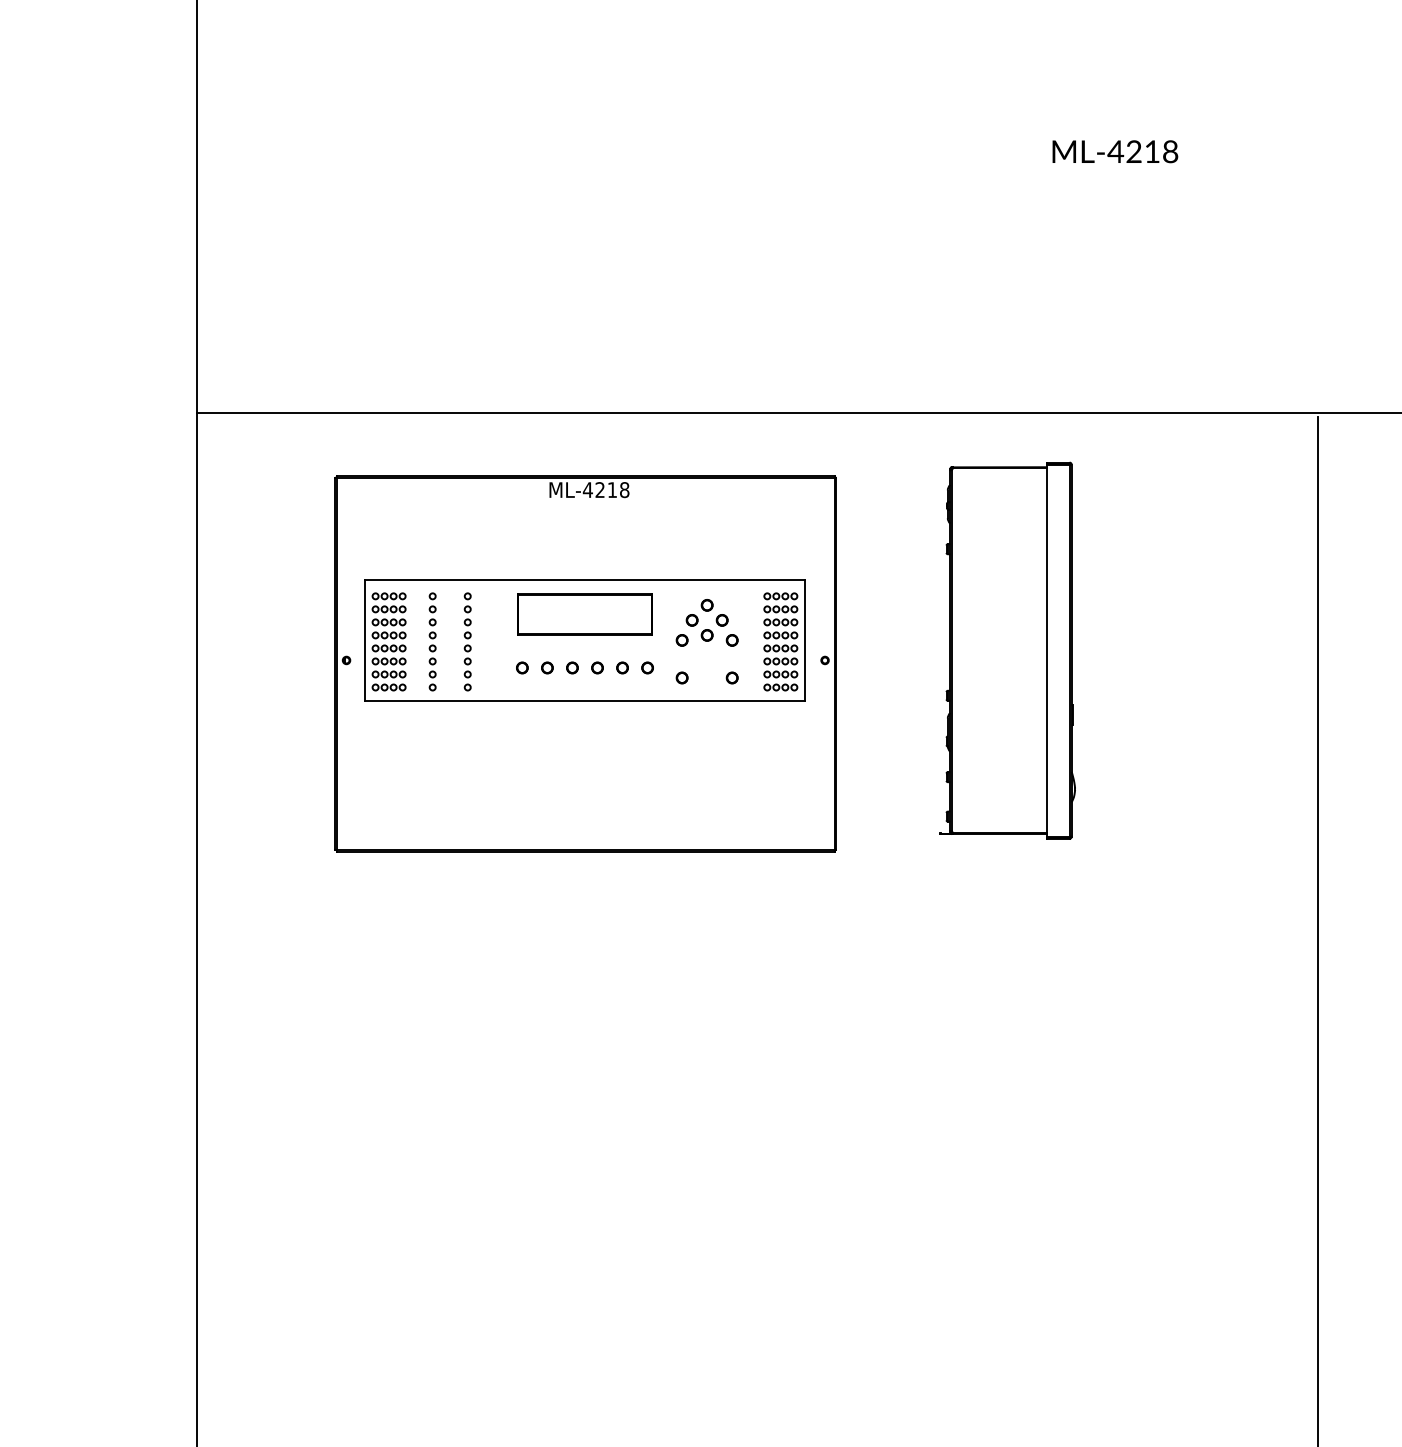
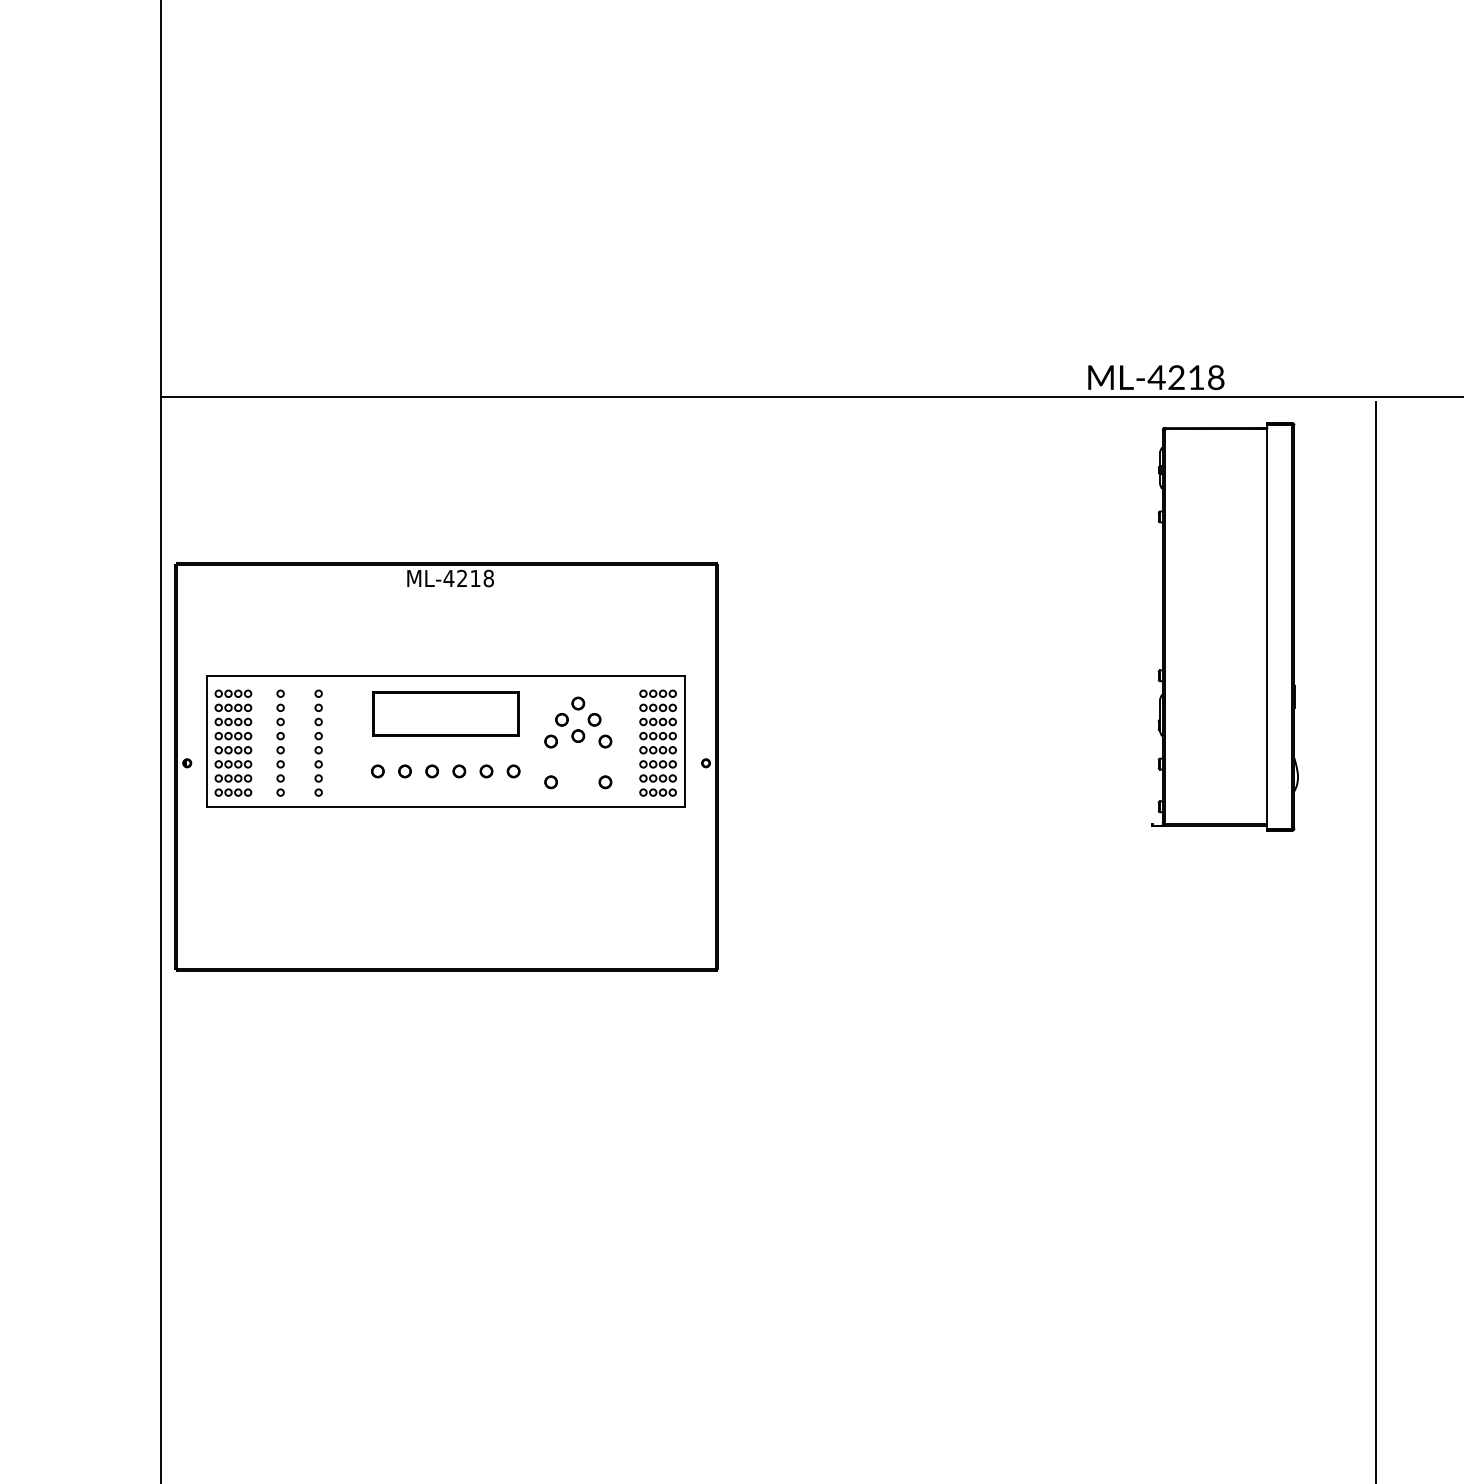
text: (1115, 151) -> (1156, 377), moved
part: (1007, 650) -> (1224, 626), moved
part: (585, 663) -> (446, 766), moved

